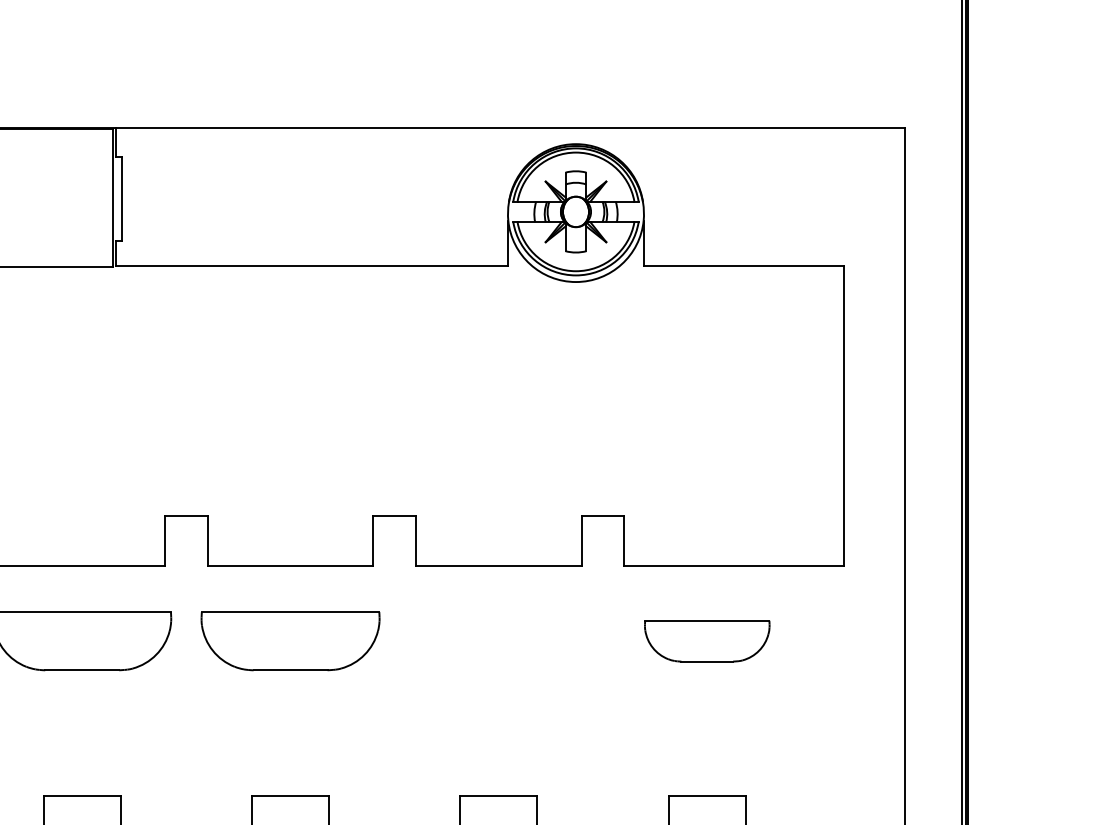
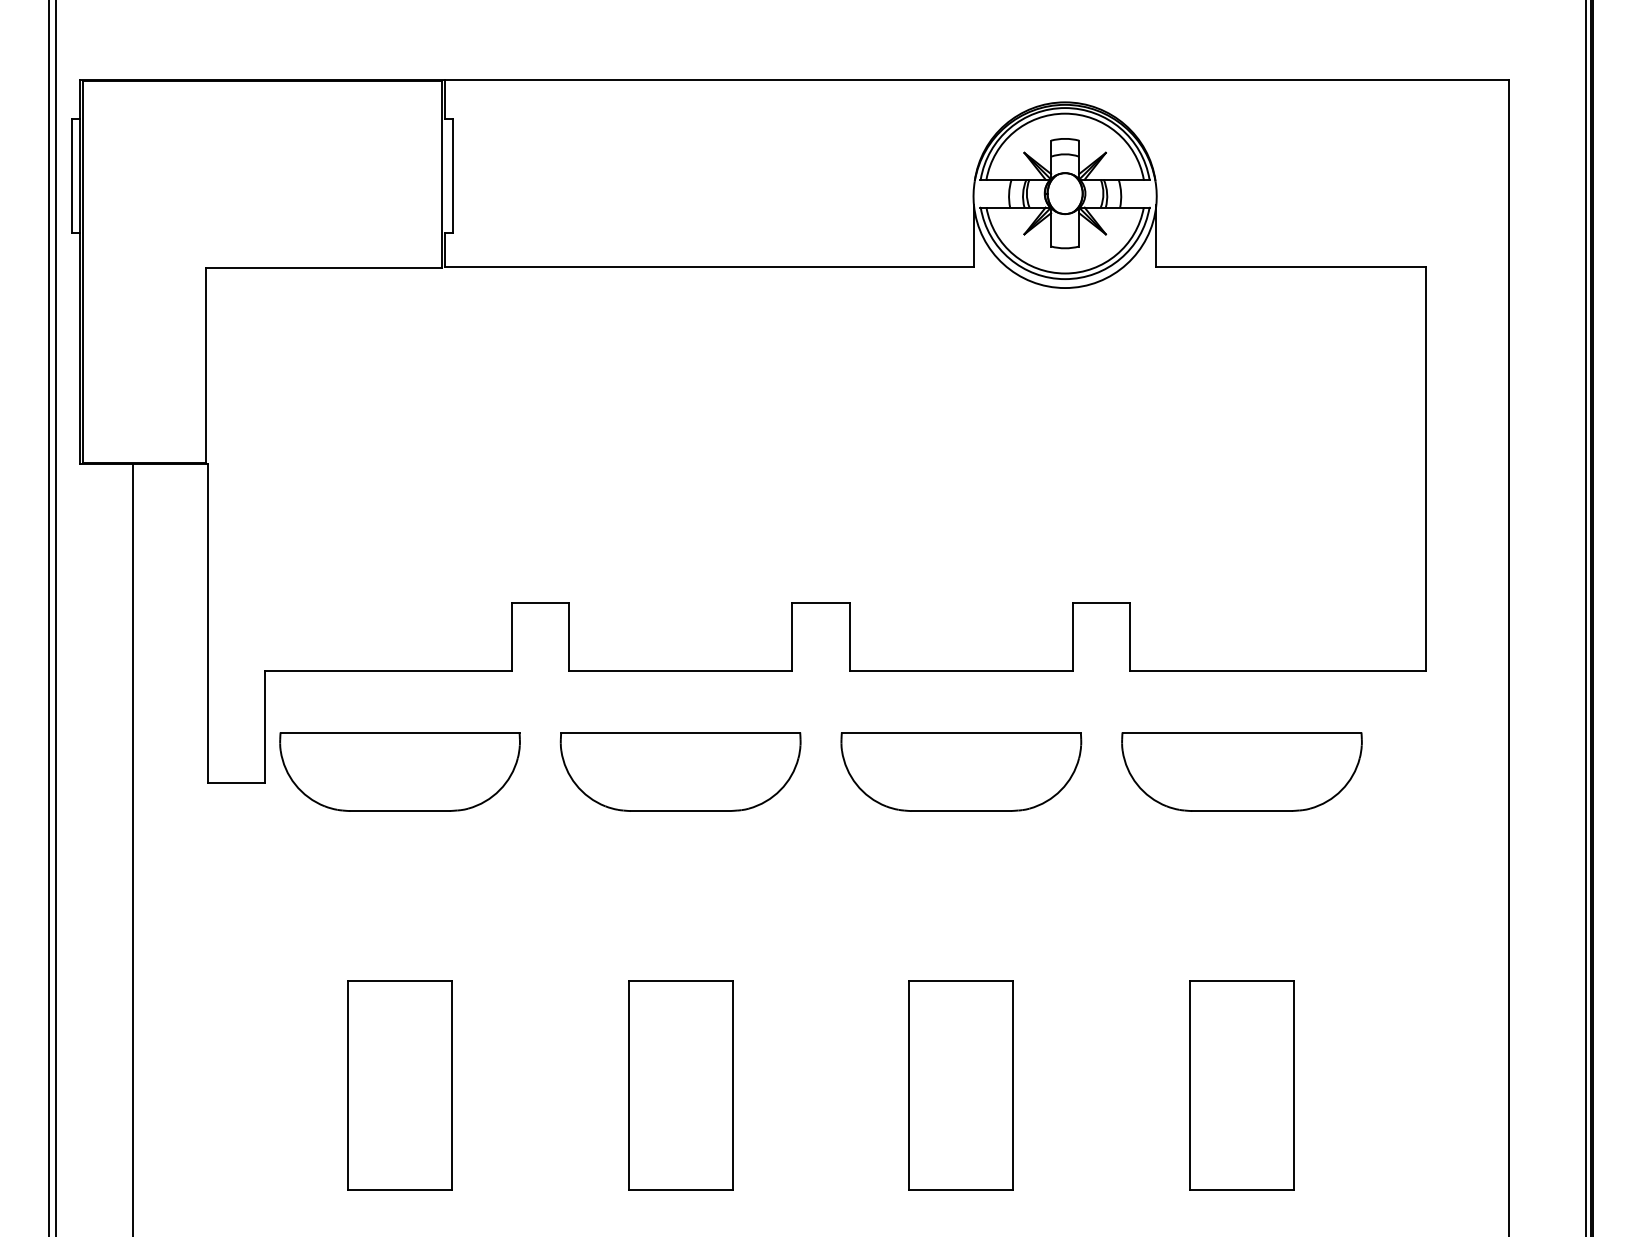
part: (499, 640) -> (961, 771), added
part: (706, 640) -> (1241, 771), size x1.43

